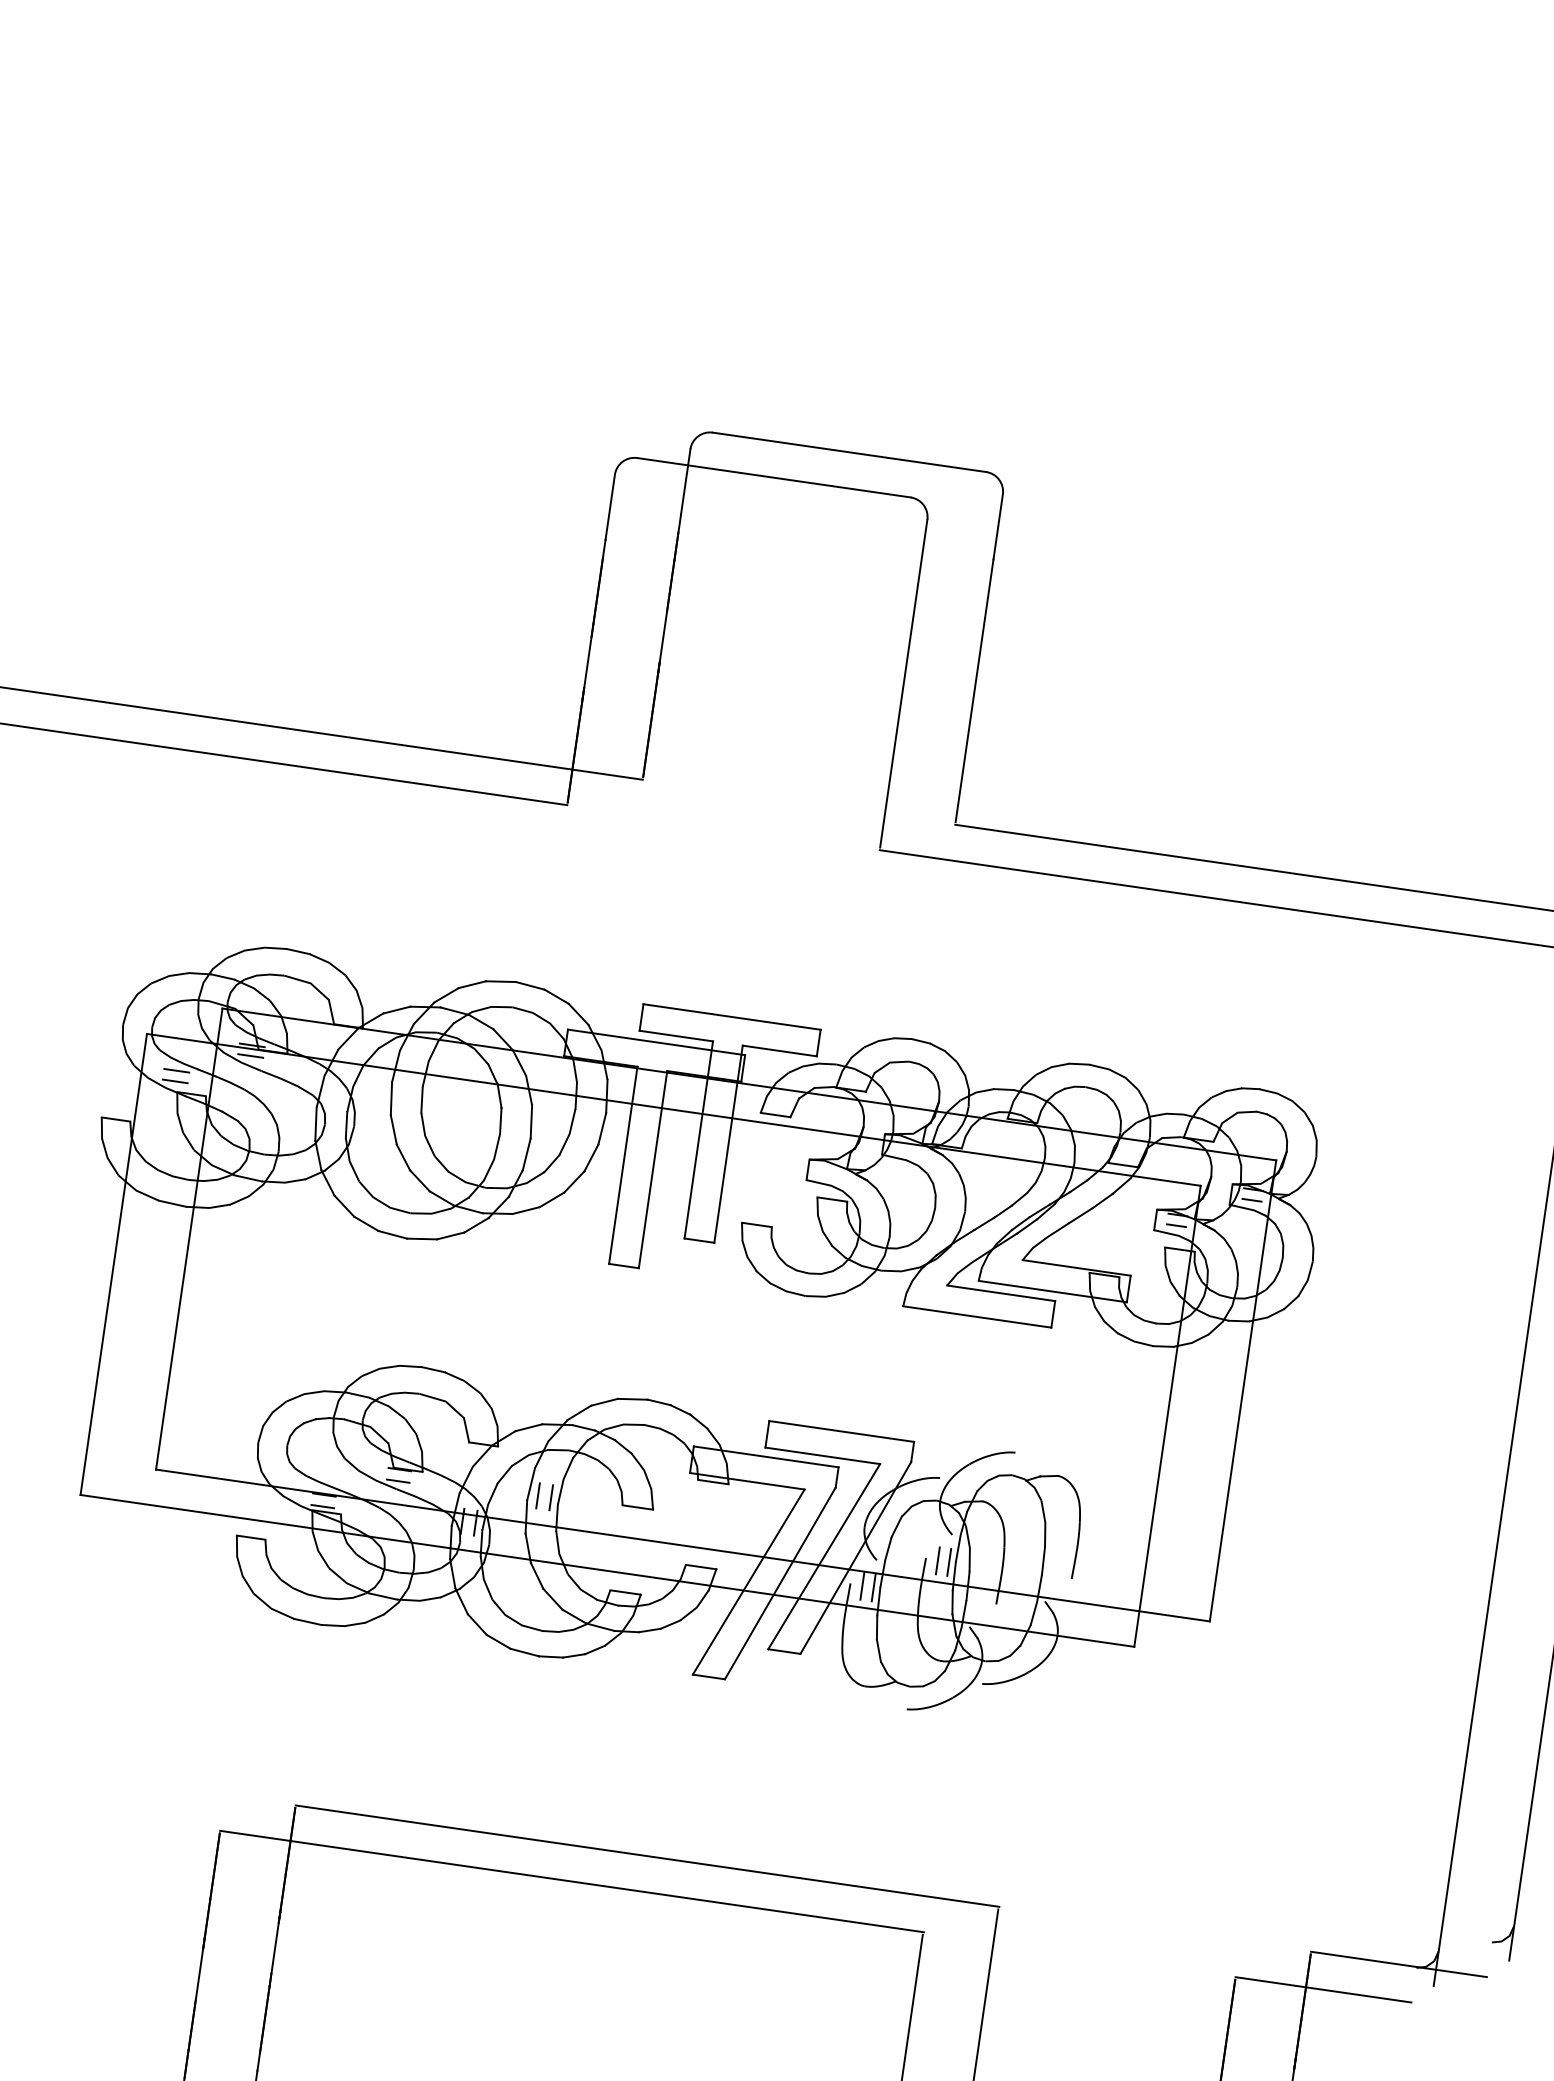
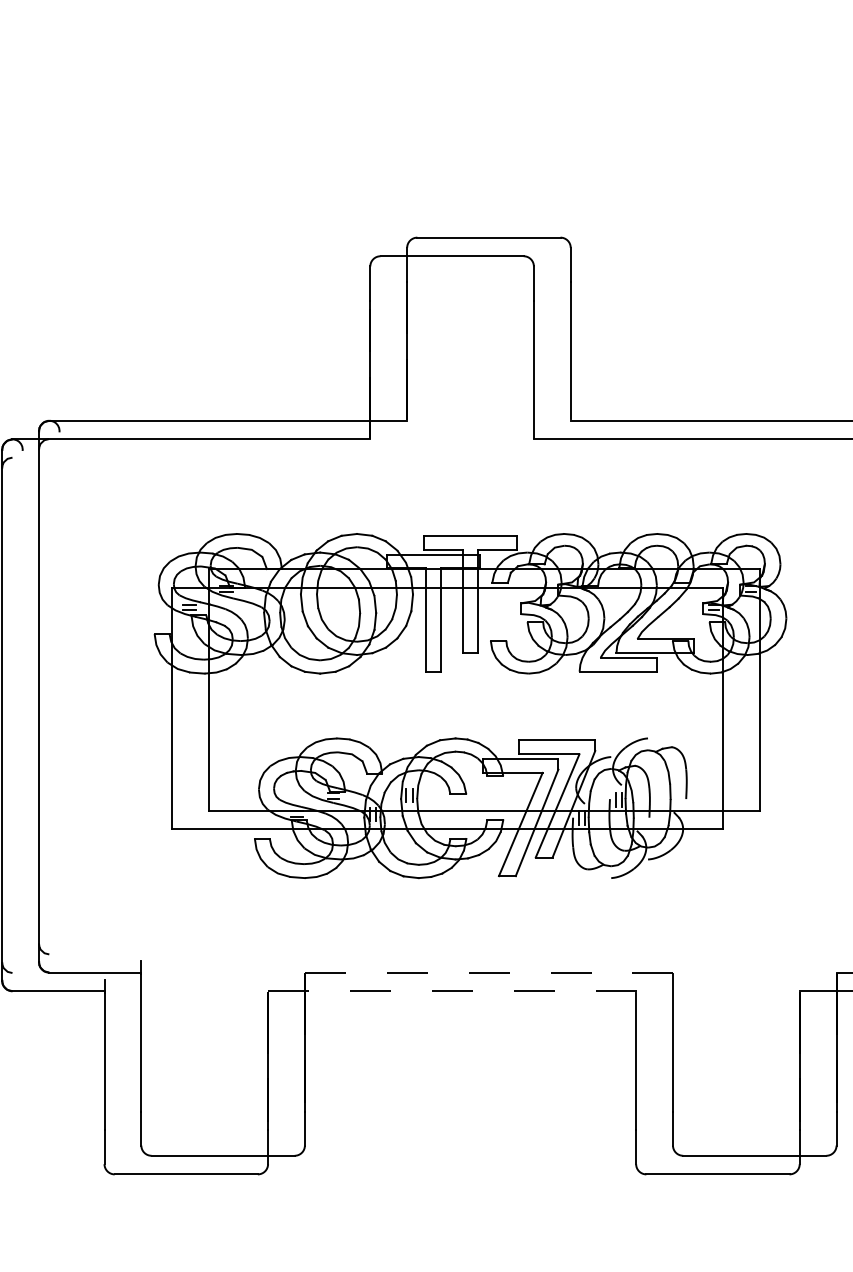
line: (646, 1855) -> (488, 972), solid -> dashed
line: (570, 1881) -> (451, 991), solid -> dashed

